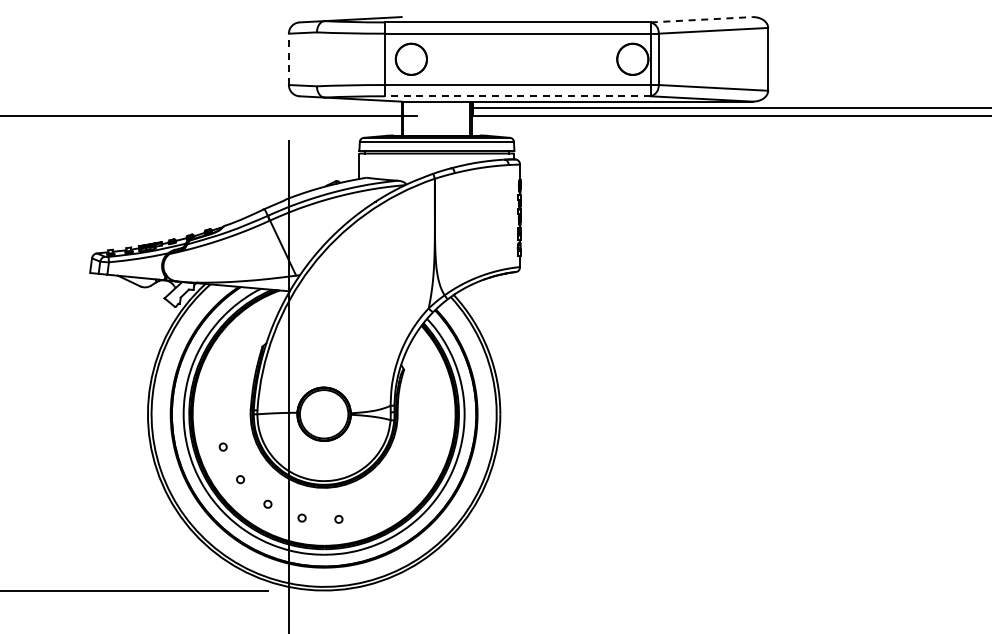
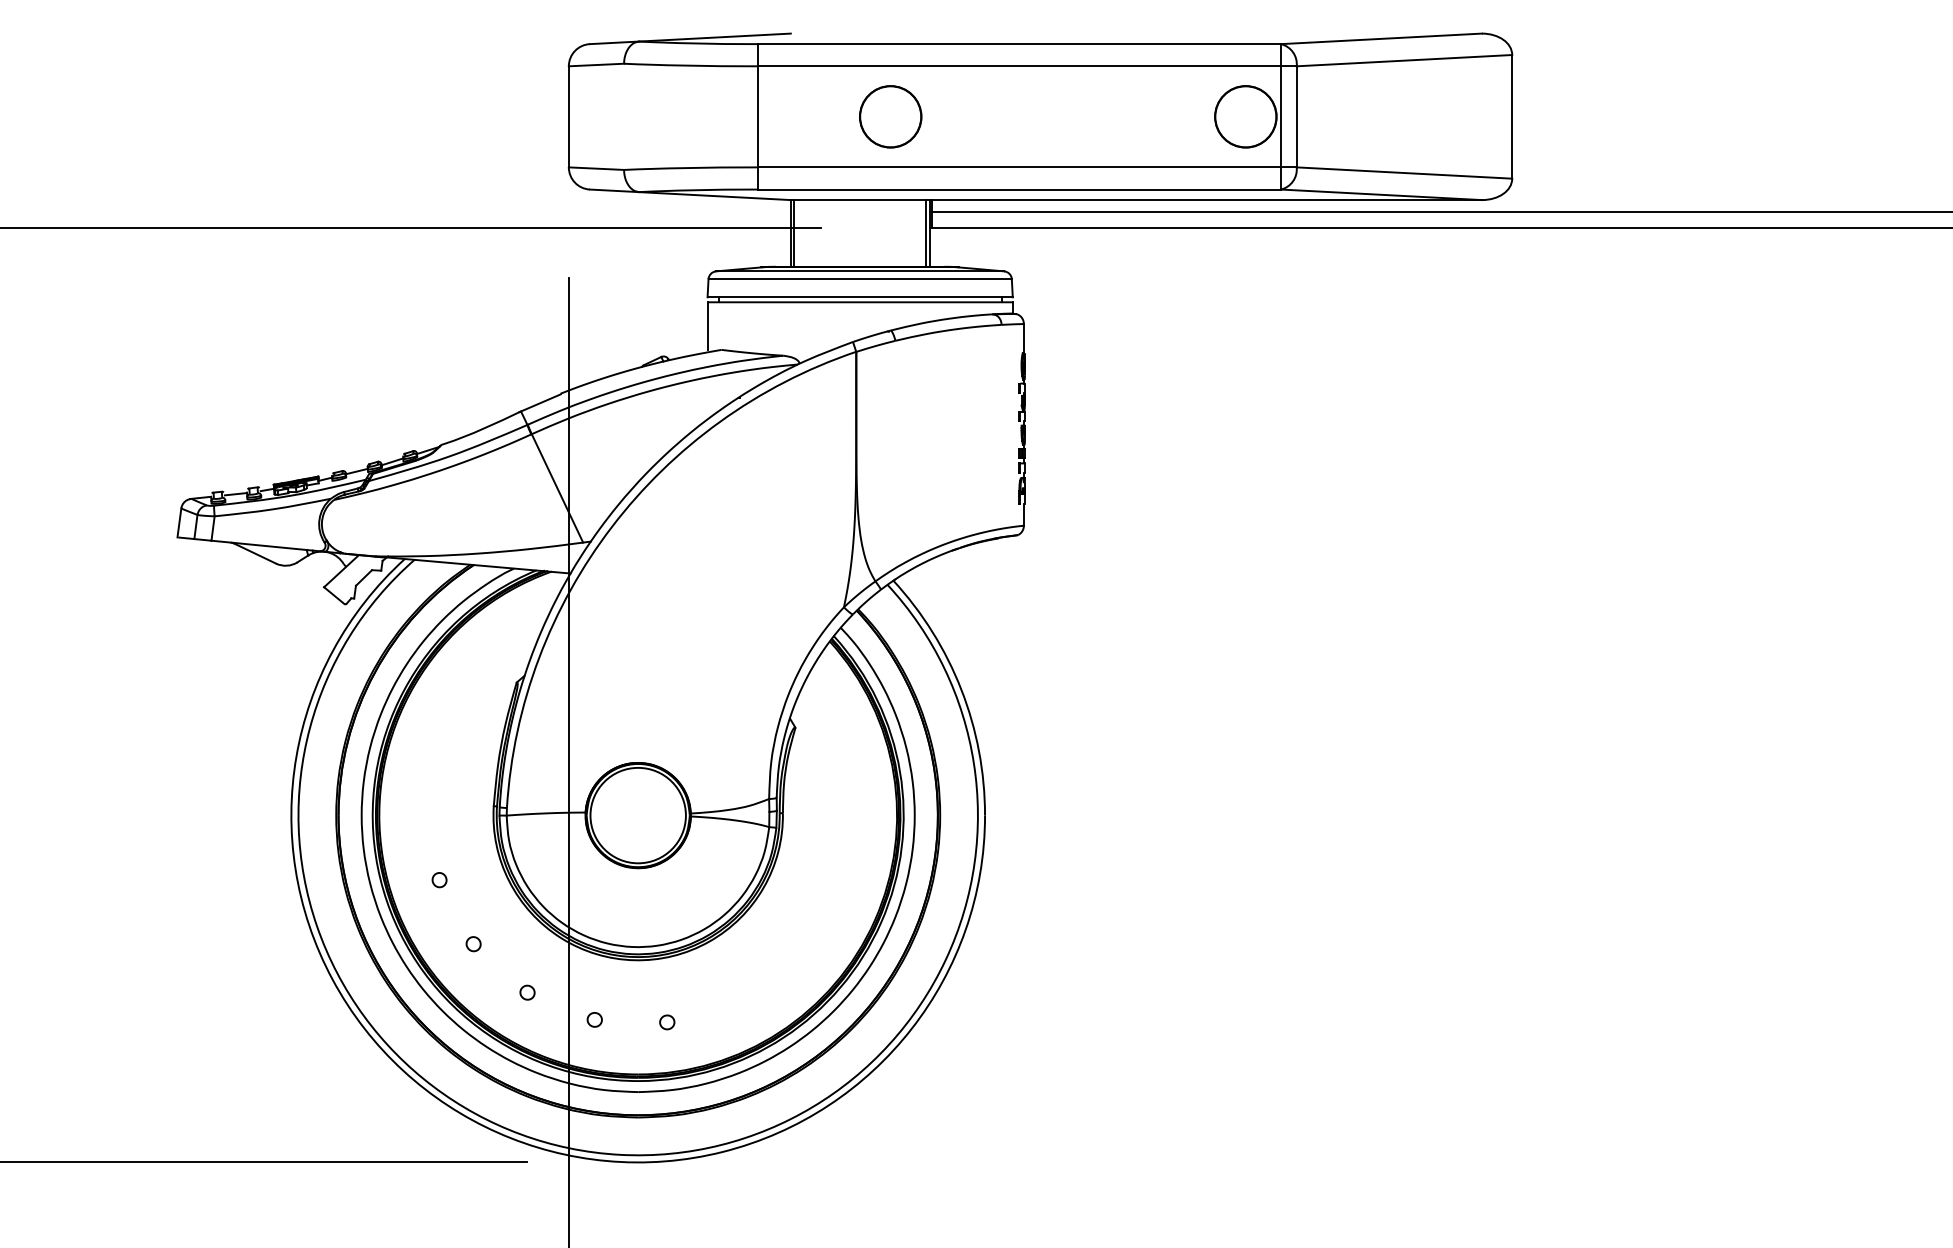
line: (702, 19) -> (1382, 38), dashed -> solid
circle: (410, 58) -> (888, 115), moved
line: (288, 59) -> (568, 117), dashed -> solid
line: (517, 96) -> (1018, 189), dashed -> solid

